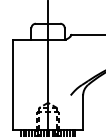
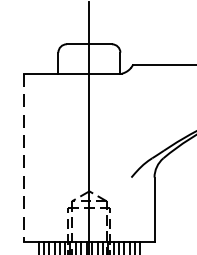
line: (13, 85) -> (25, 159), solid -> dashed

